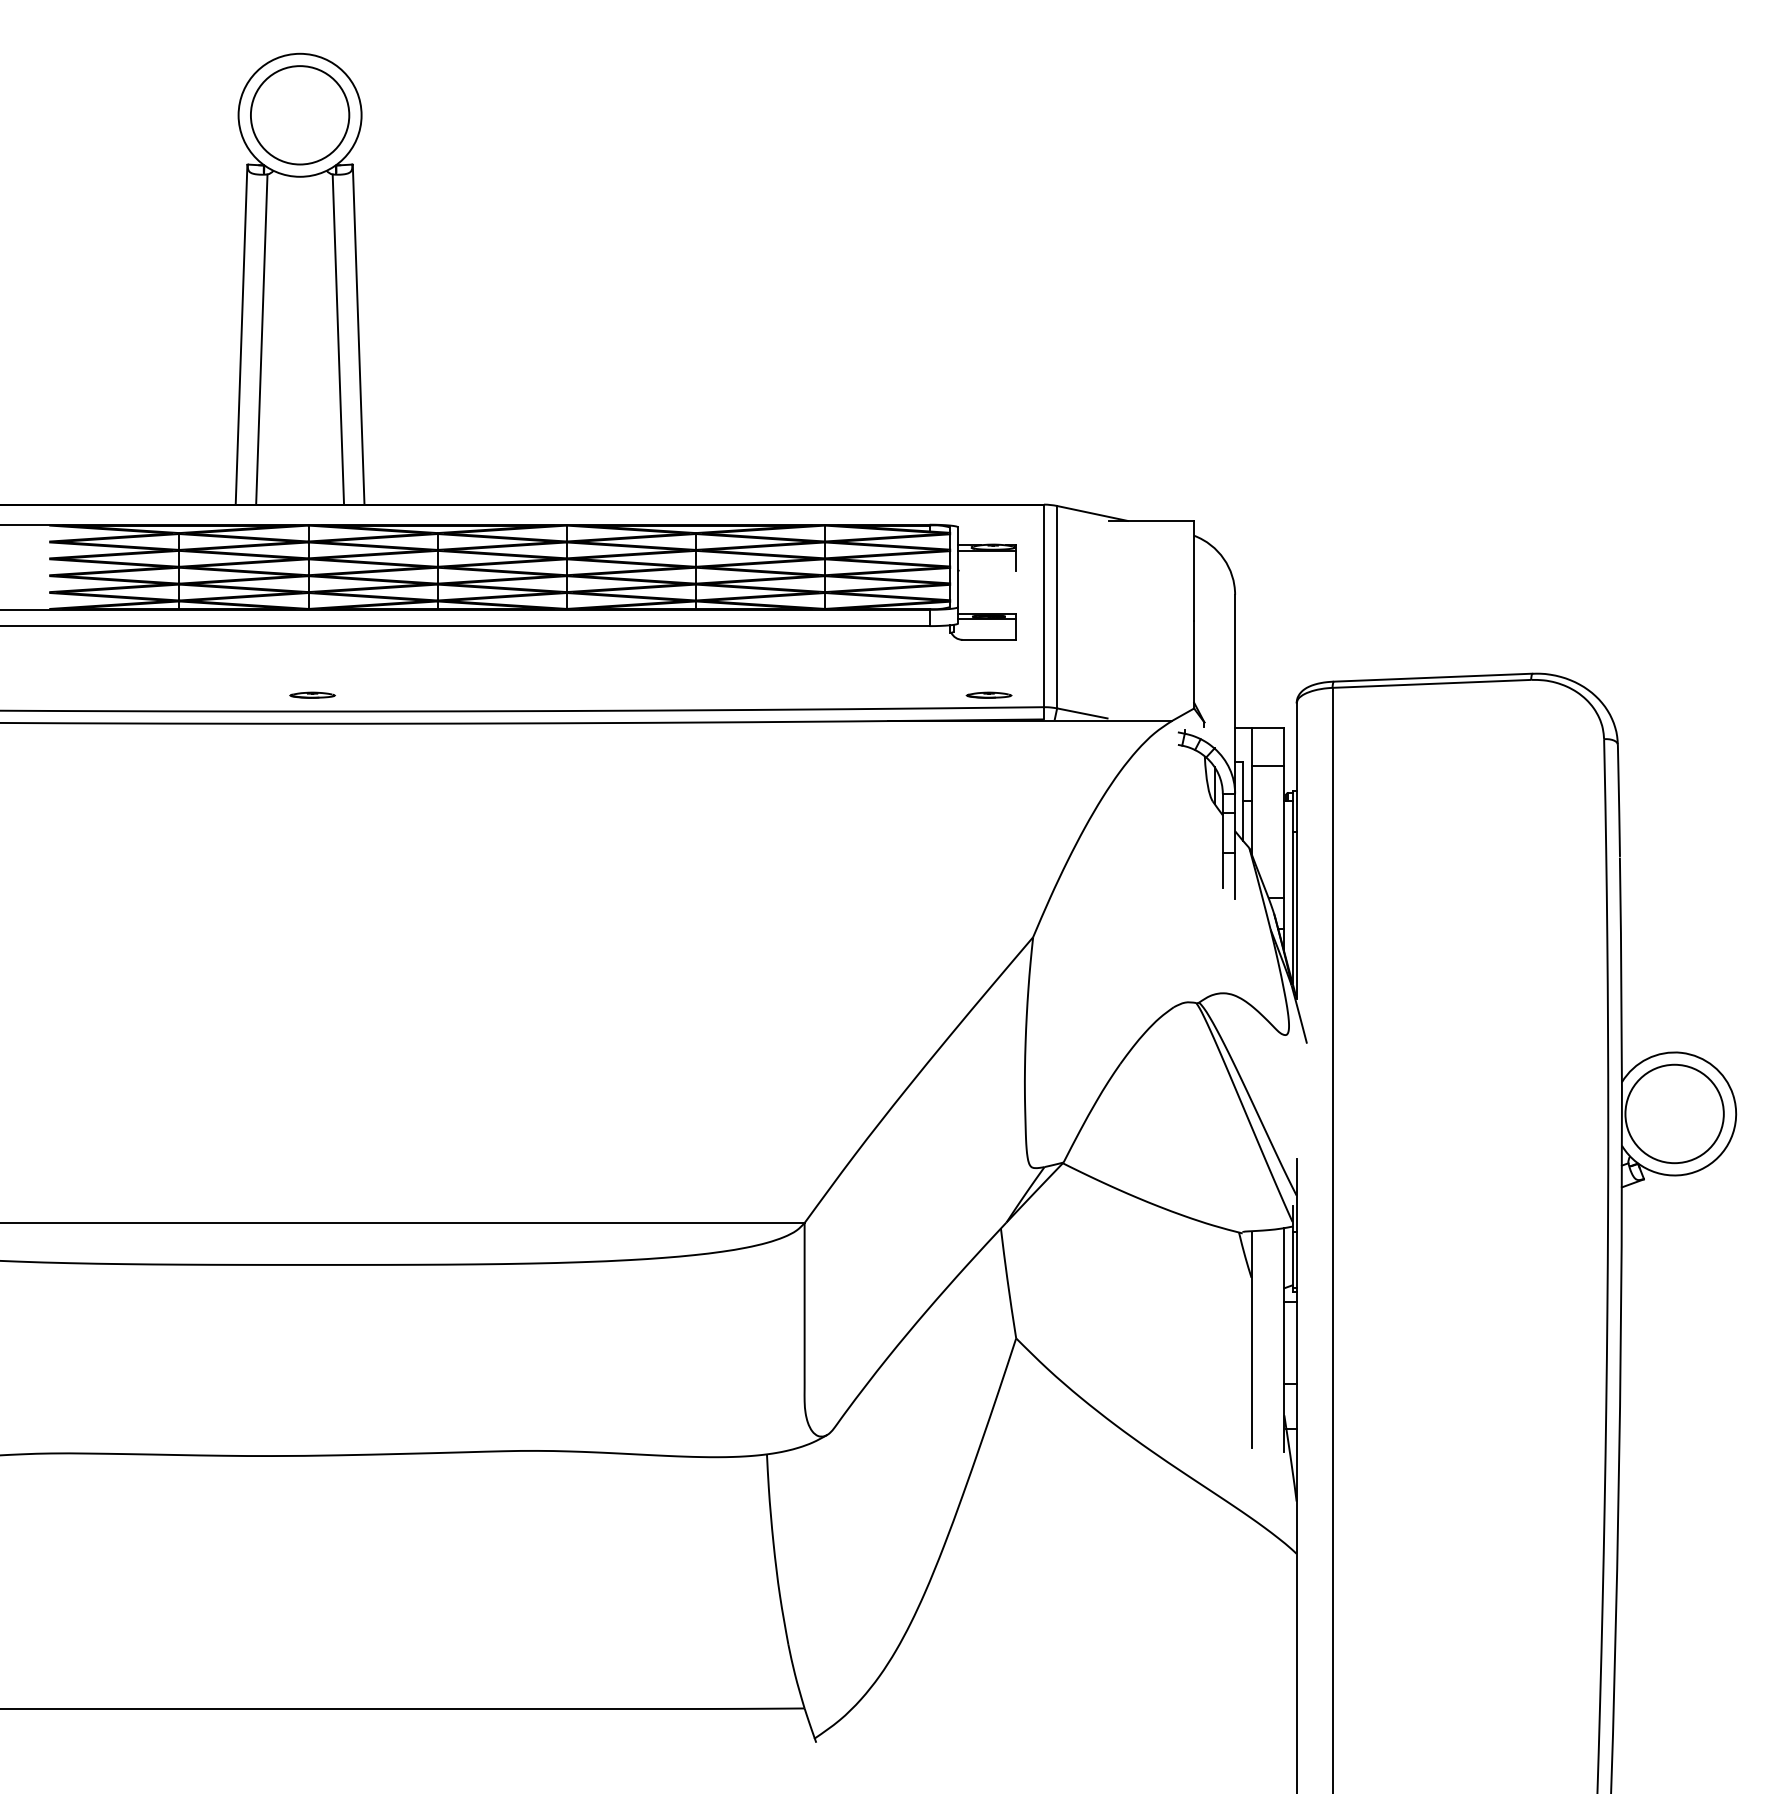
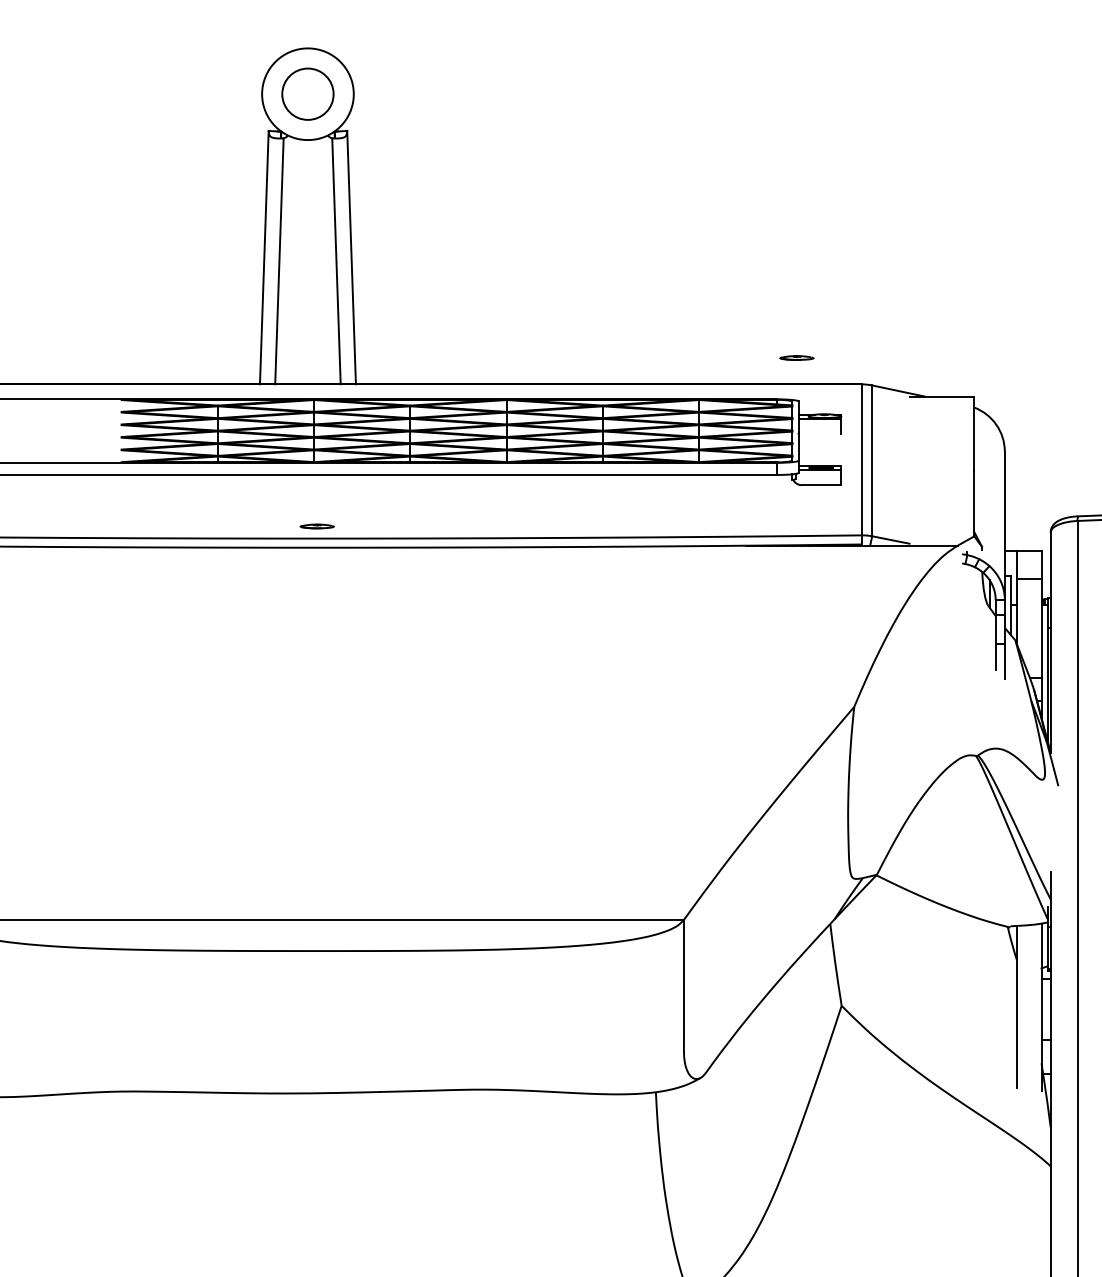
circle: (299, 115) -> (307, 94), size x0.7
part: (988, 694) -> (796, 357), moved

